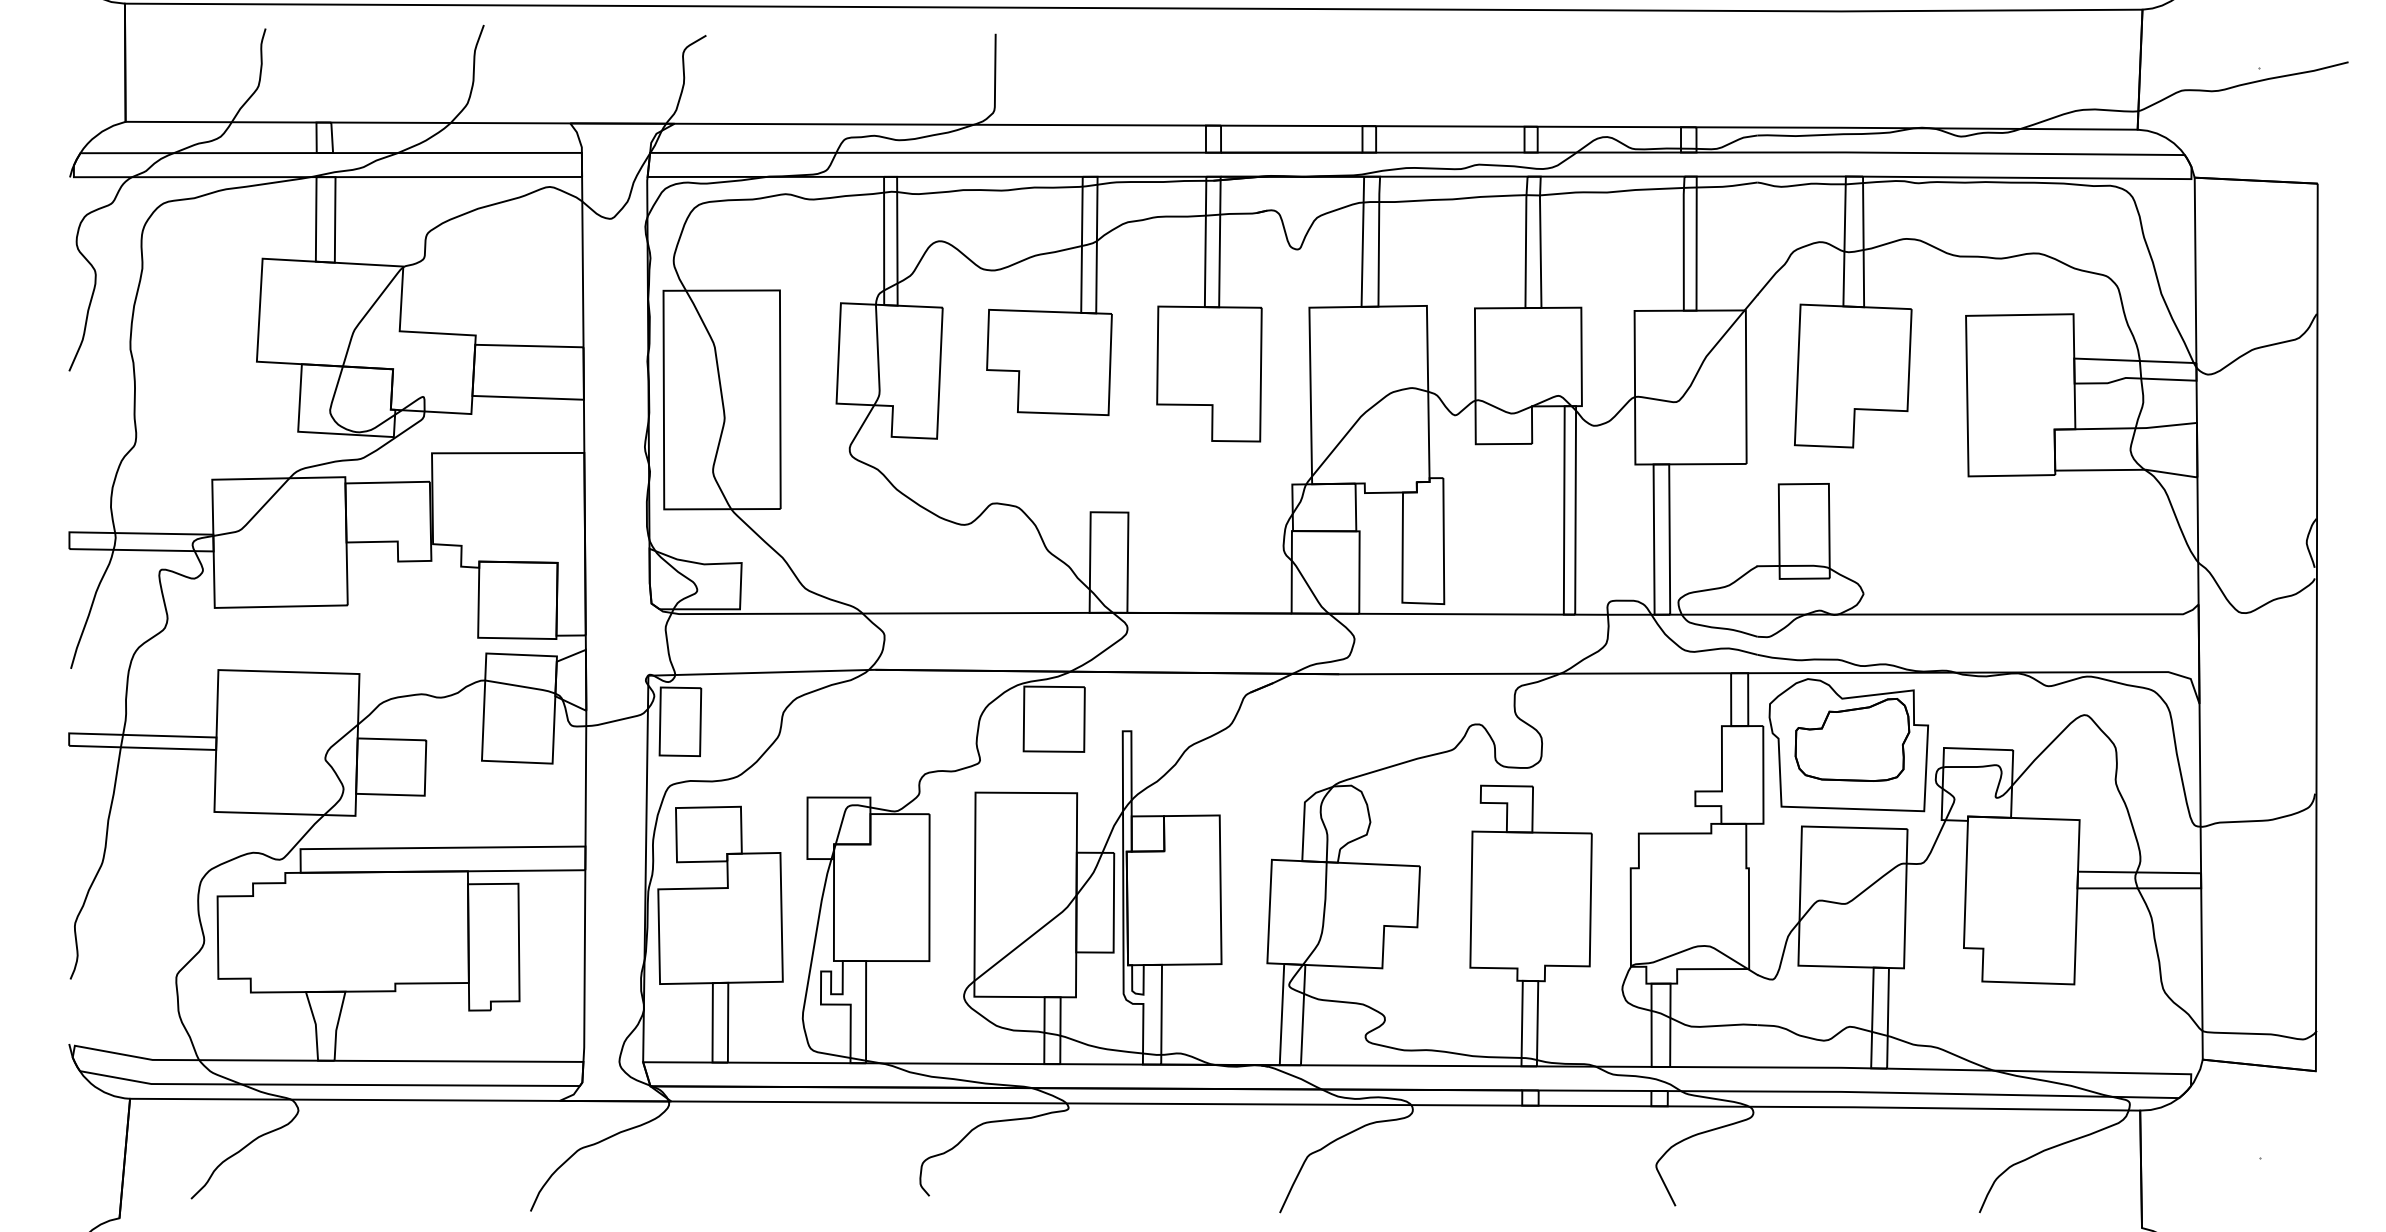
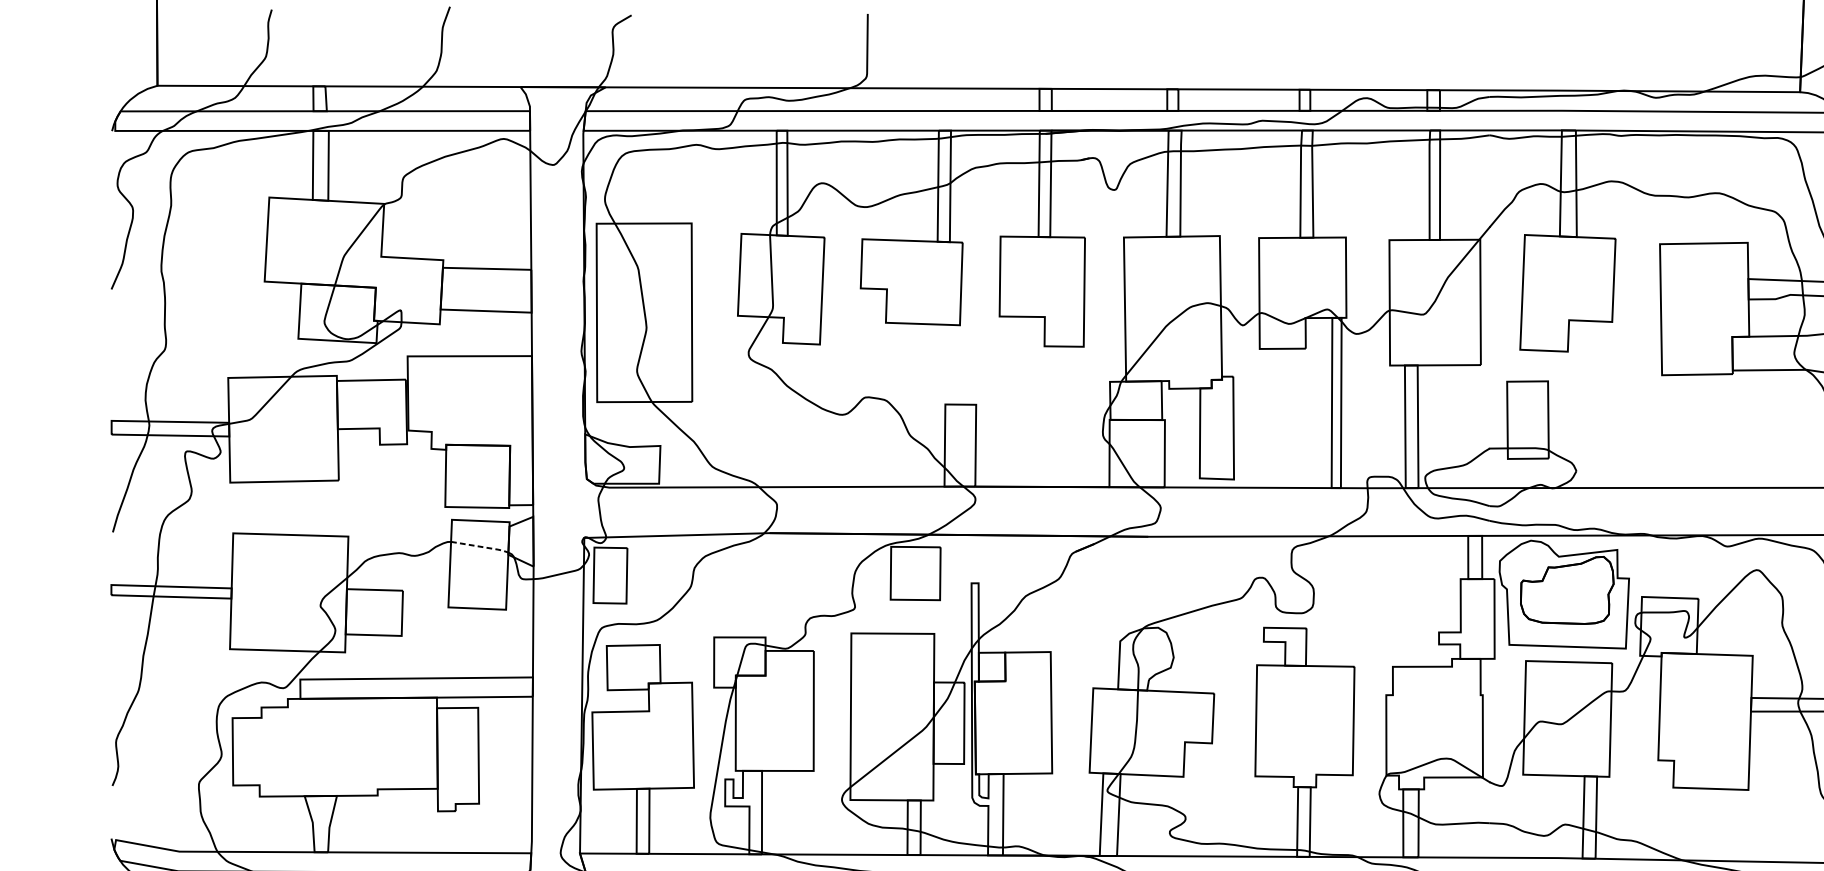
line: (522, 686) -> (481, 546), solid -> dashed

